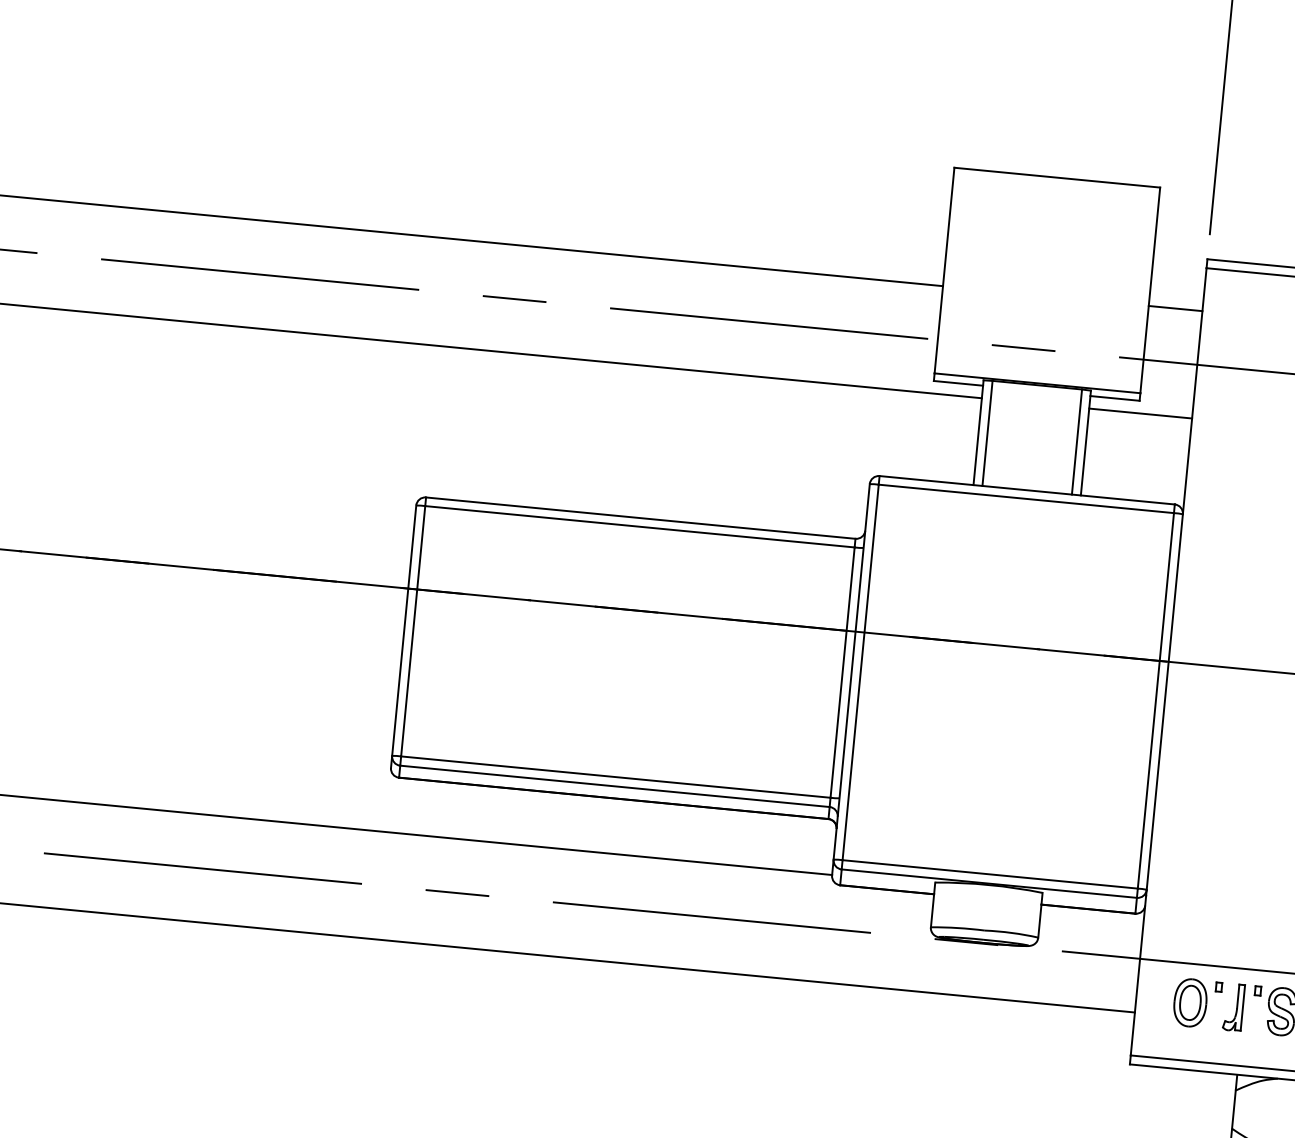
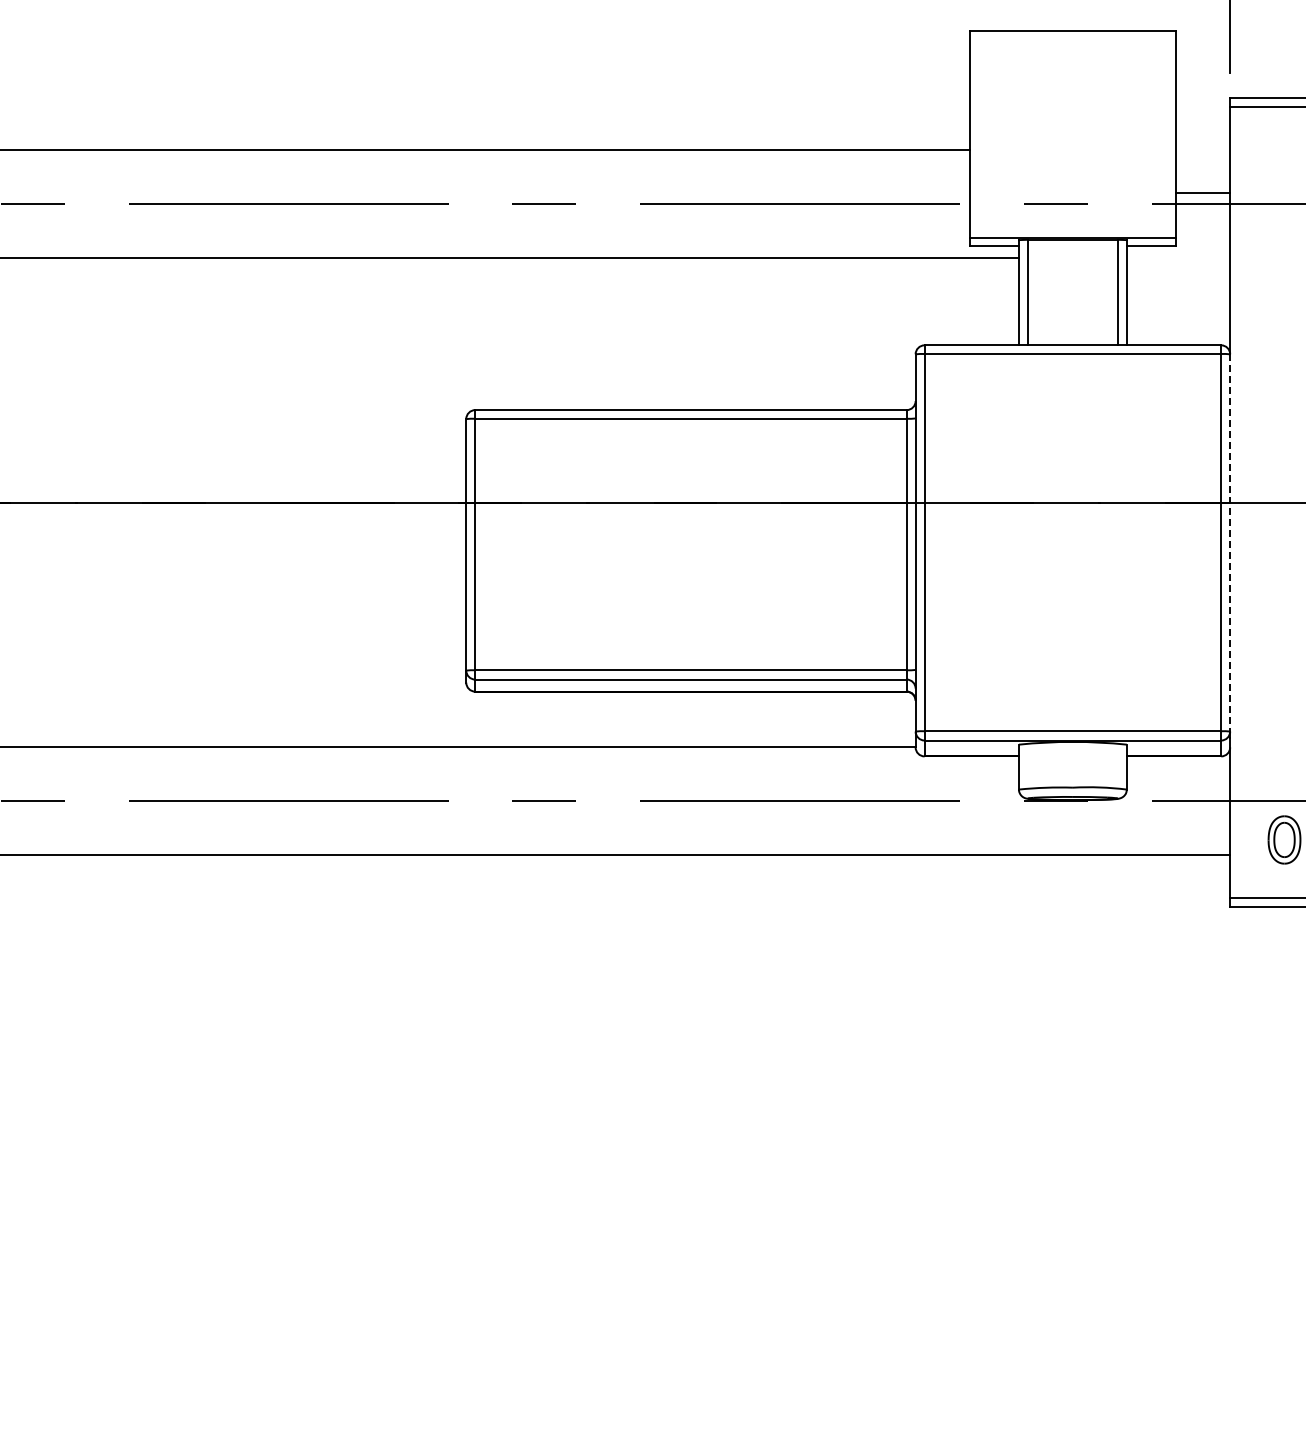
line: (1175, 308) -> (1203, 193), moved
line: (1140, 413) -> (1178, 258), removed
line: (1165, 701) -> (1230, 542), solid -> dashed

